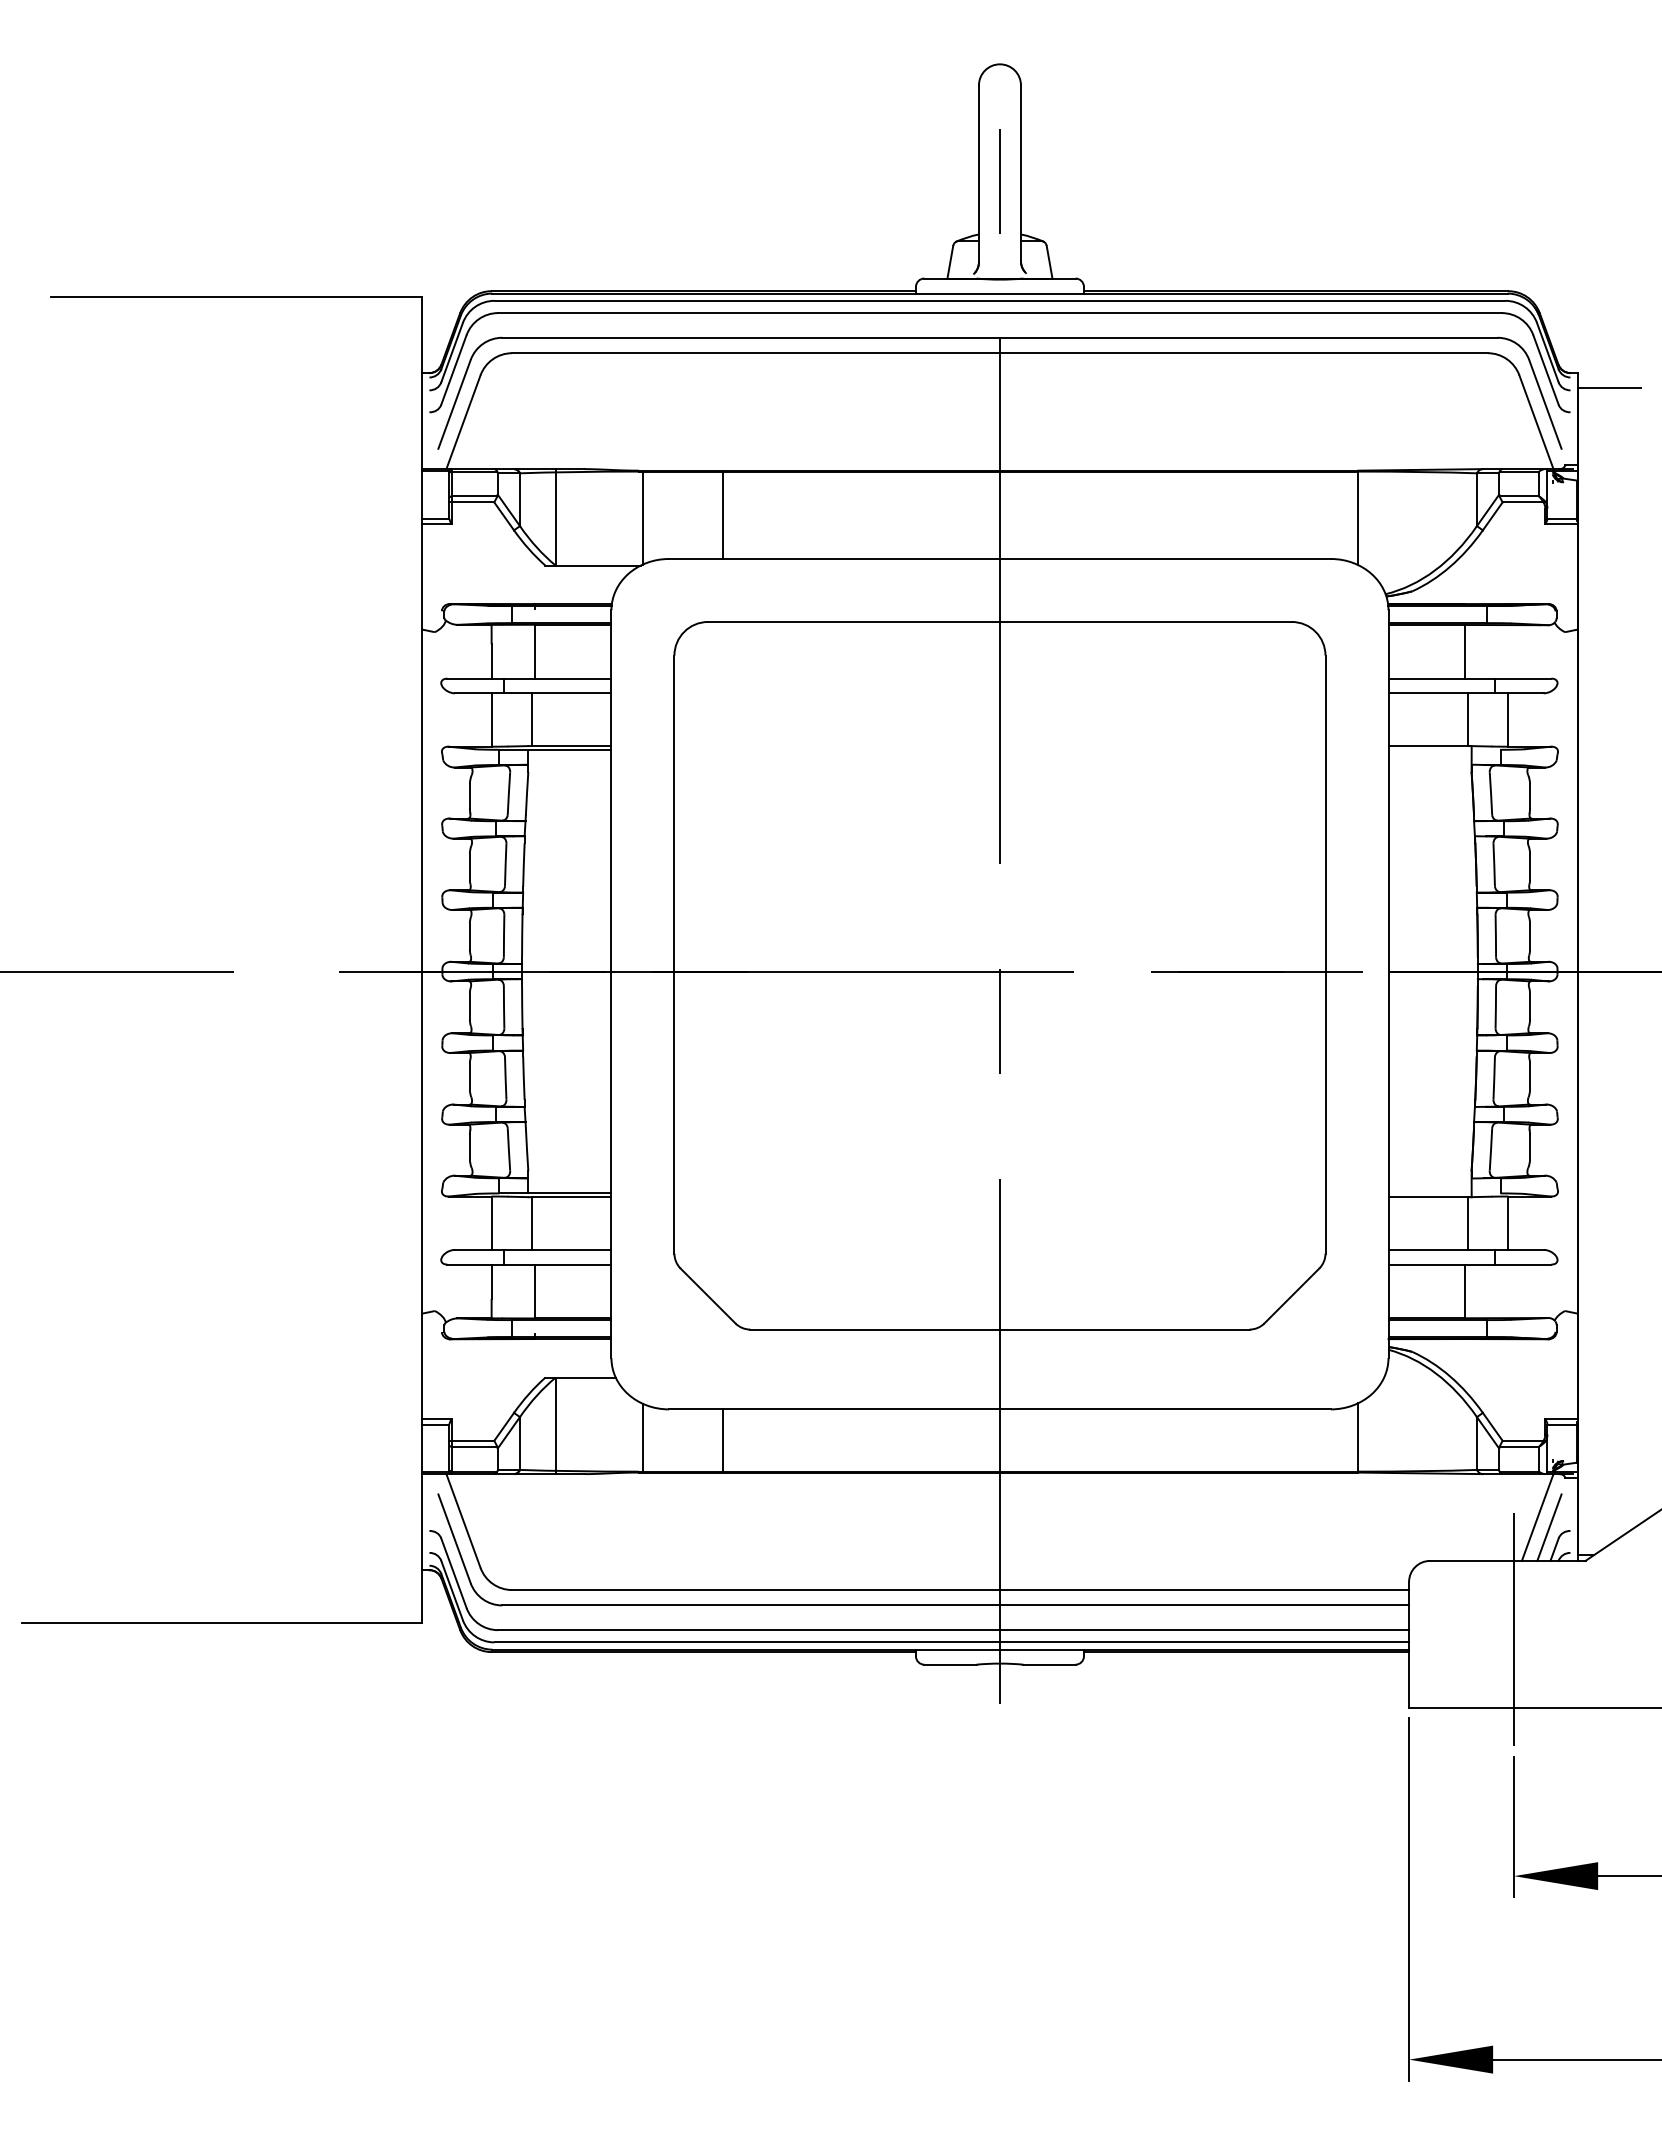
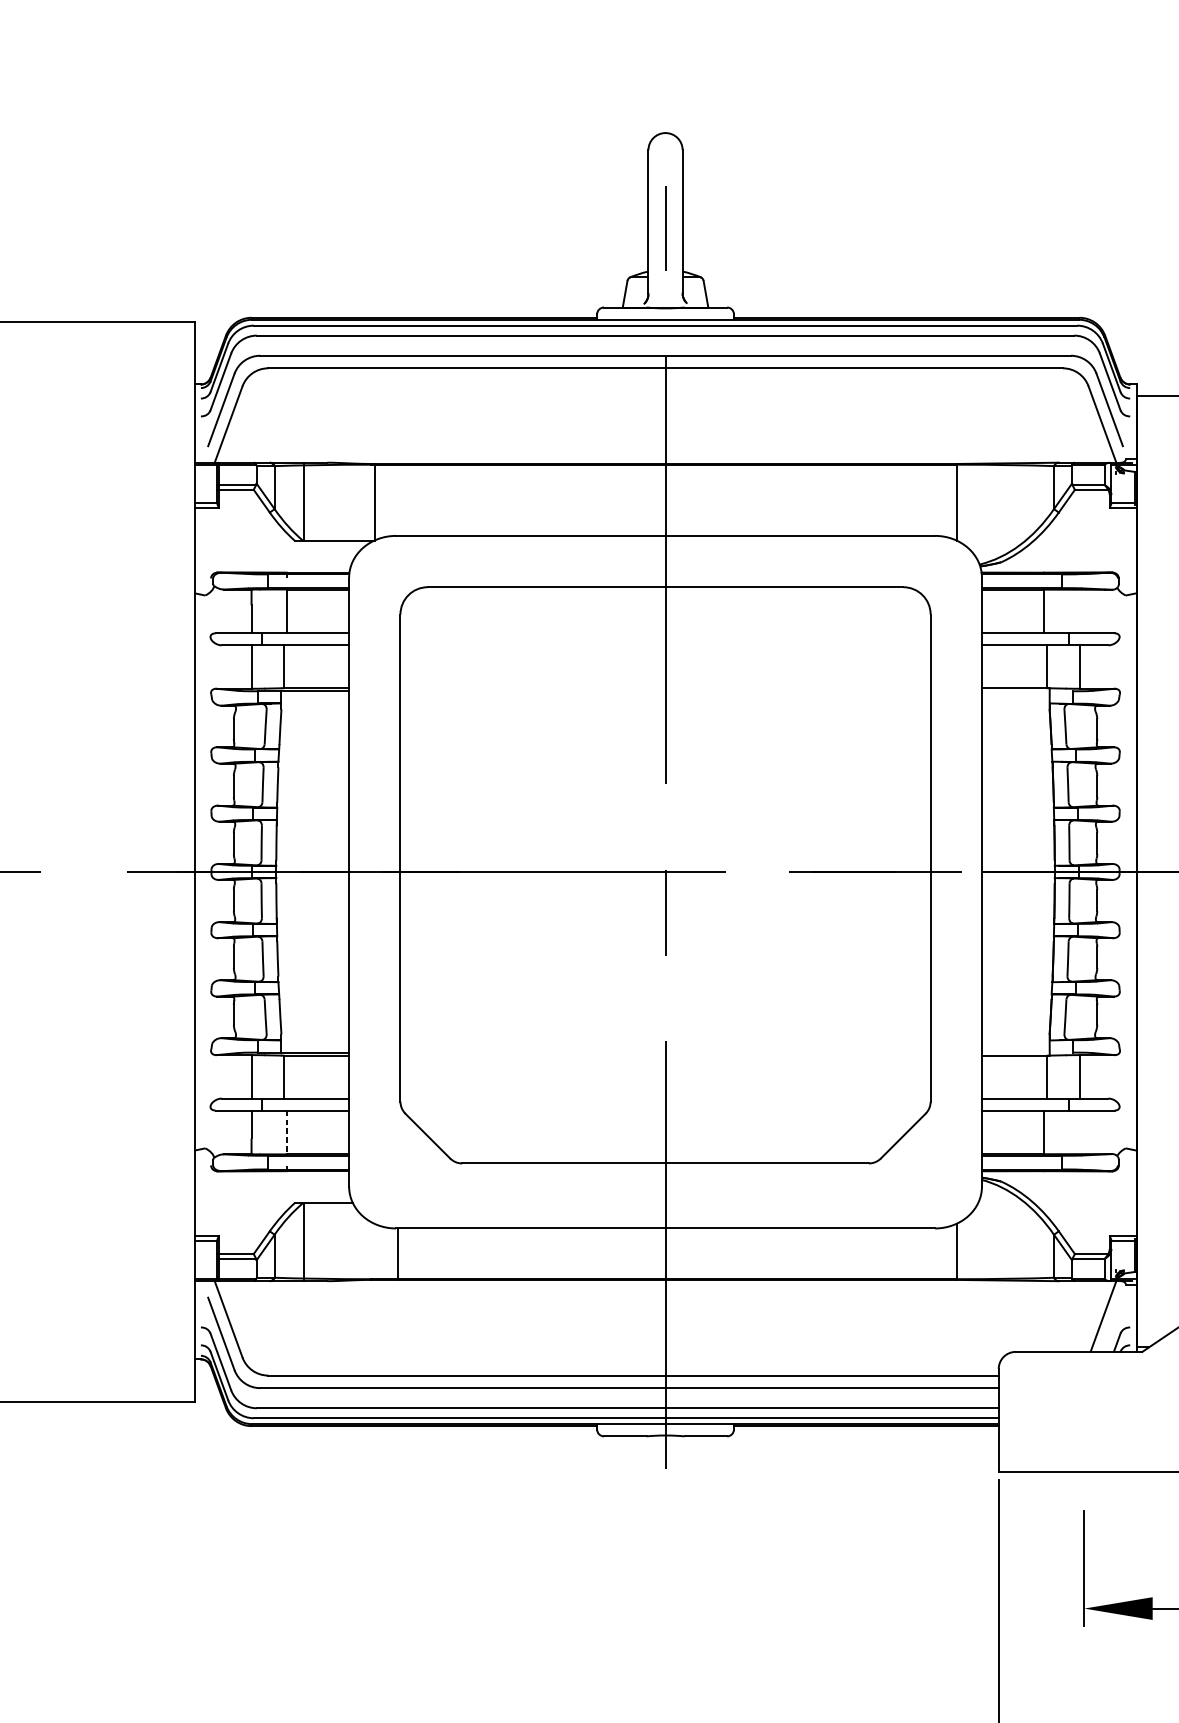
line: (722, 514) -> (439, 499), removed
line: (534, 1291) -> (286, 1132), solid -> dashed
line: (642, 1437) -> (374, 1251), removed
line: (722, 1440) -> (398, 1253), moved
line: (1549, 1527) -> (1113, 1324), removed
line: (1514, 1629) -> (1084, 1407), removed

